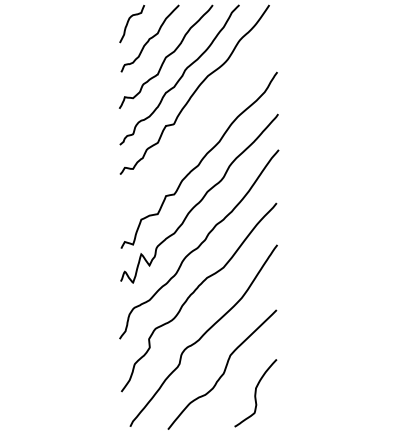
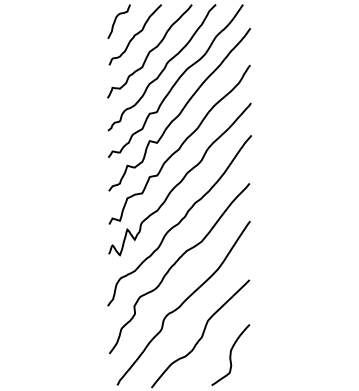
curve: (201, 121) -> (181, 109), added

